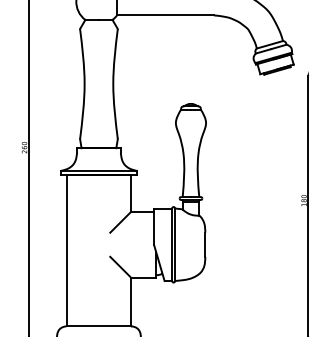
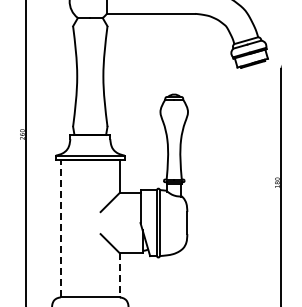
line: (66, 250) -> (60, 228), solid -> dashed
line: (130, 302) -> (119, 275), solid -> dashed

